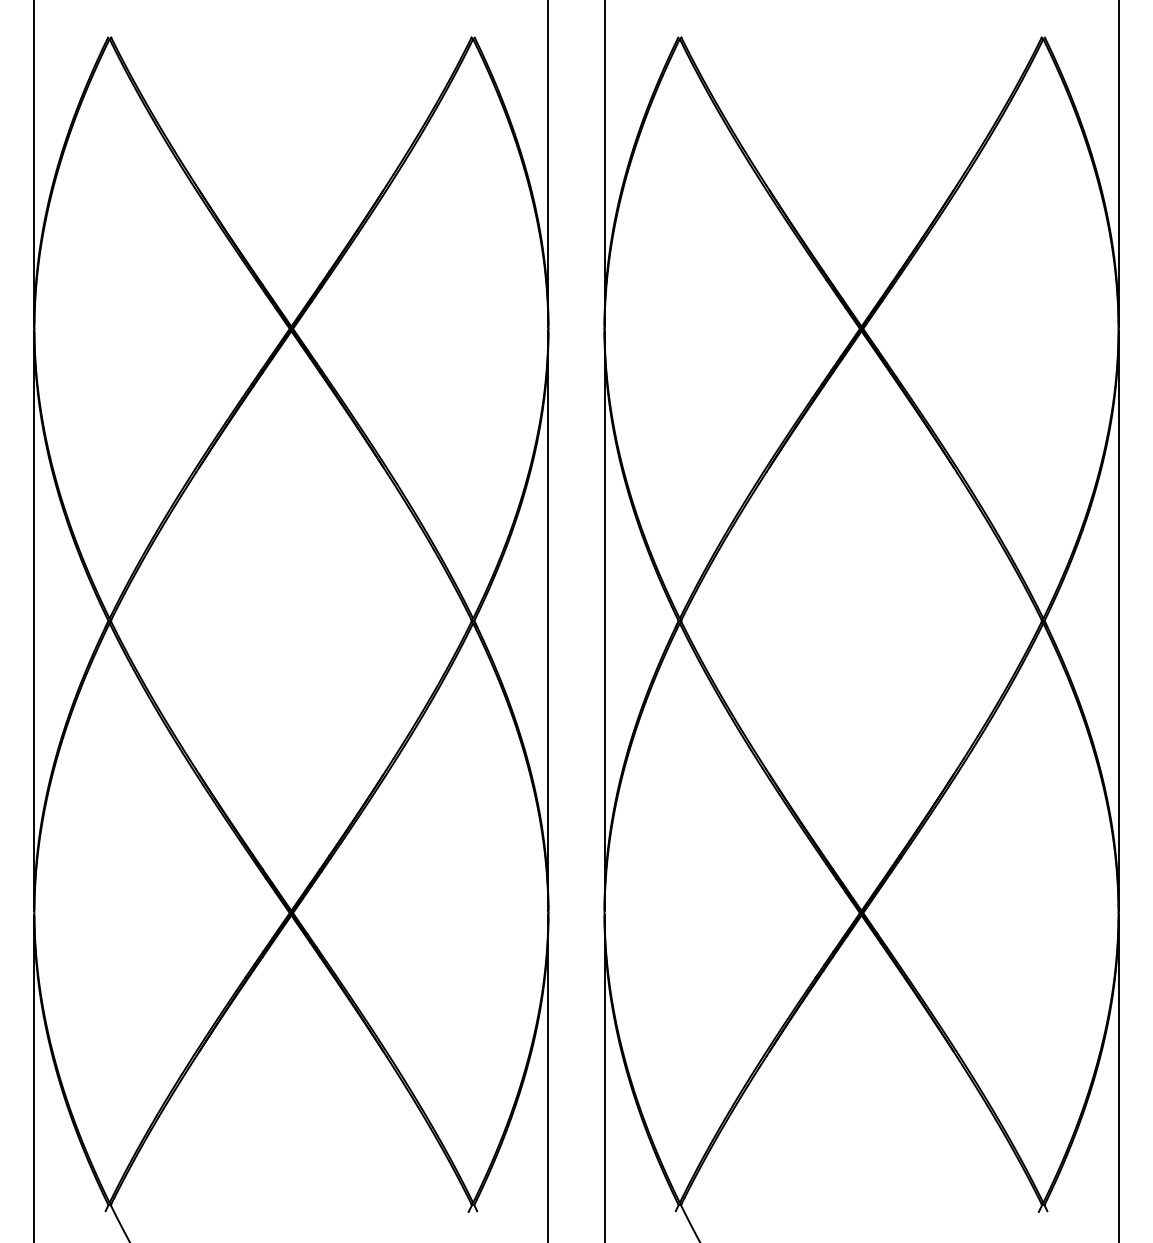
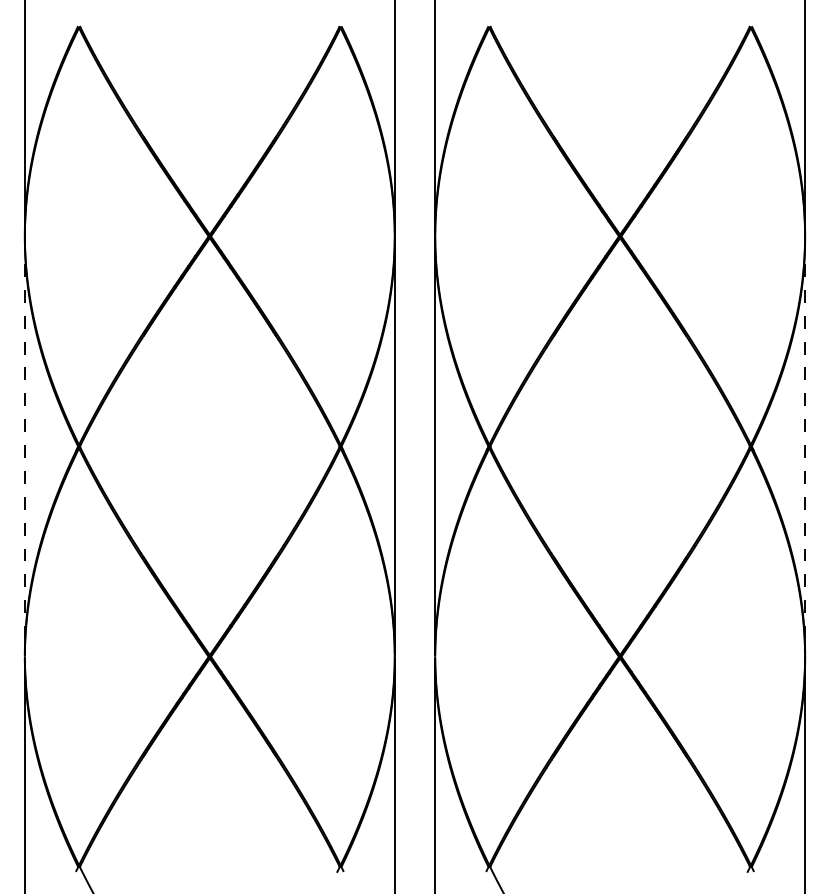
line: (34, 620) -> (24, 446), solid -> dashed
line: (1118, 620) -> (805, 446), solid -> dashed

